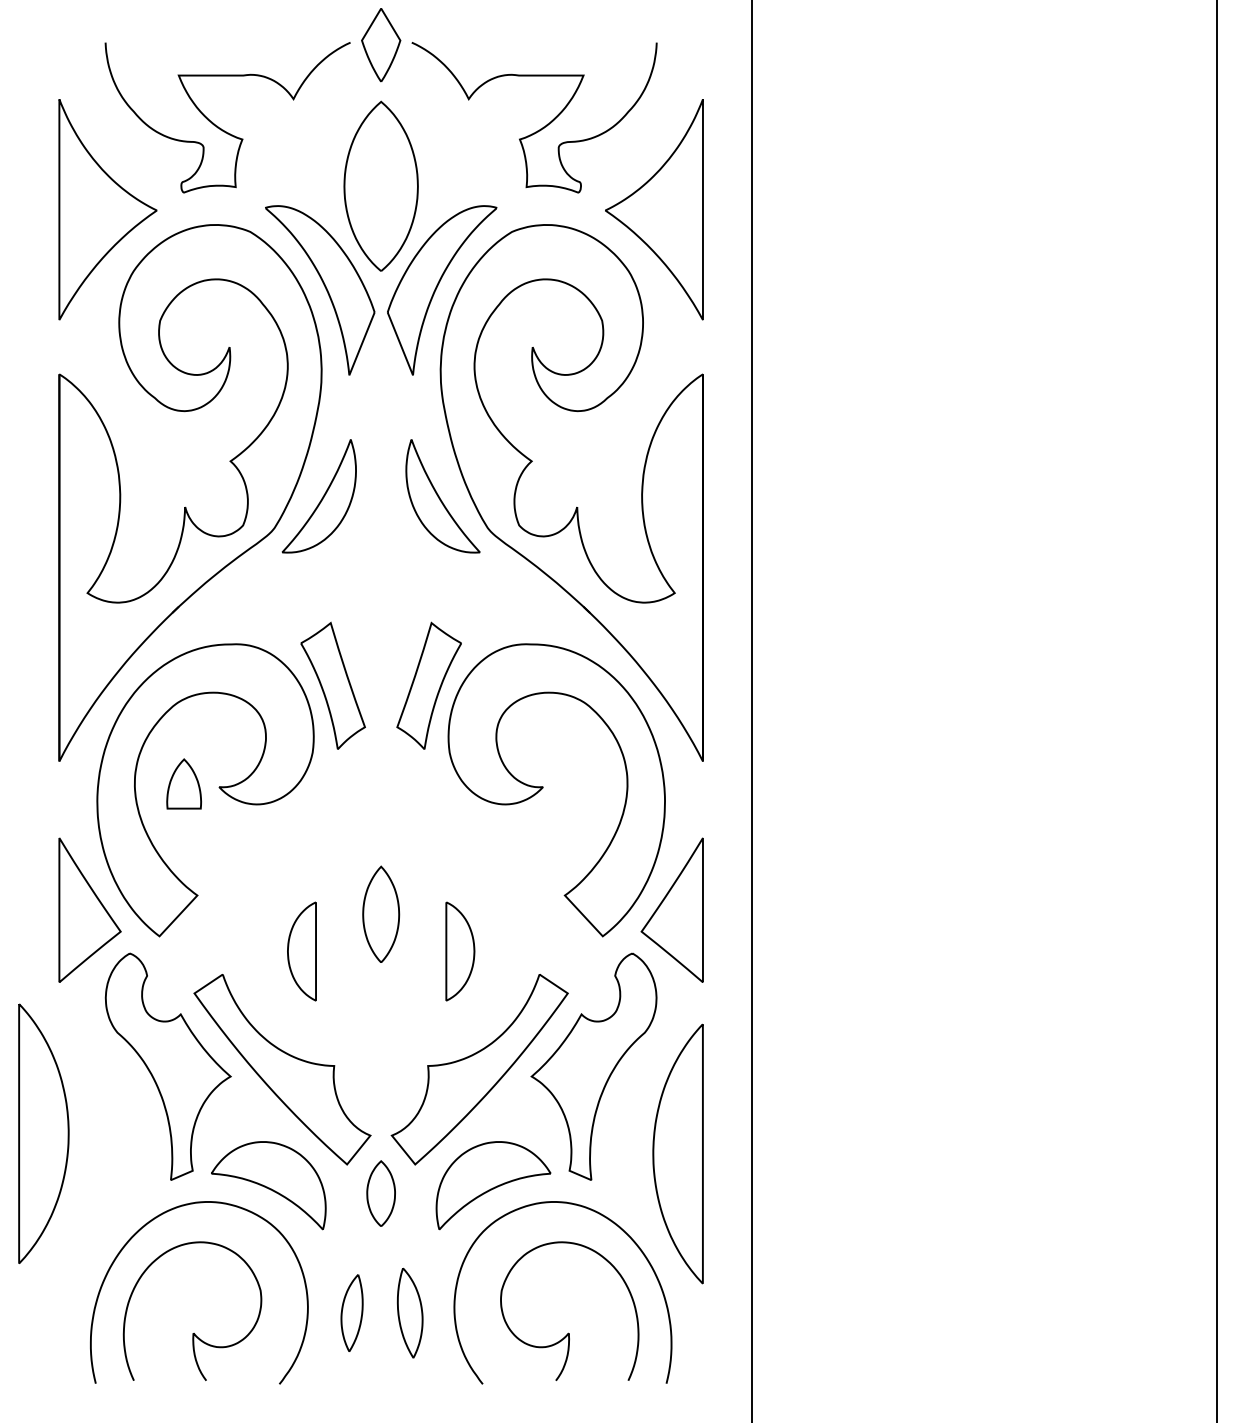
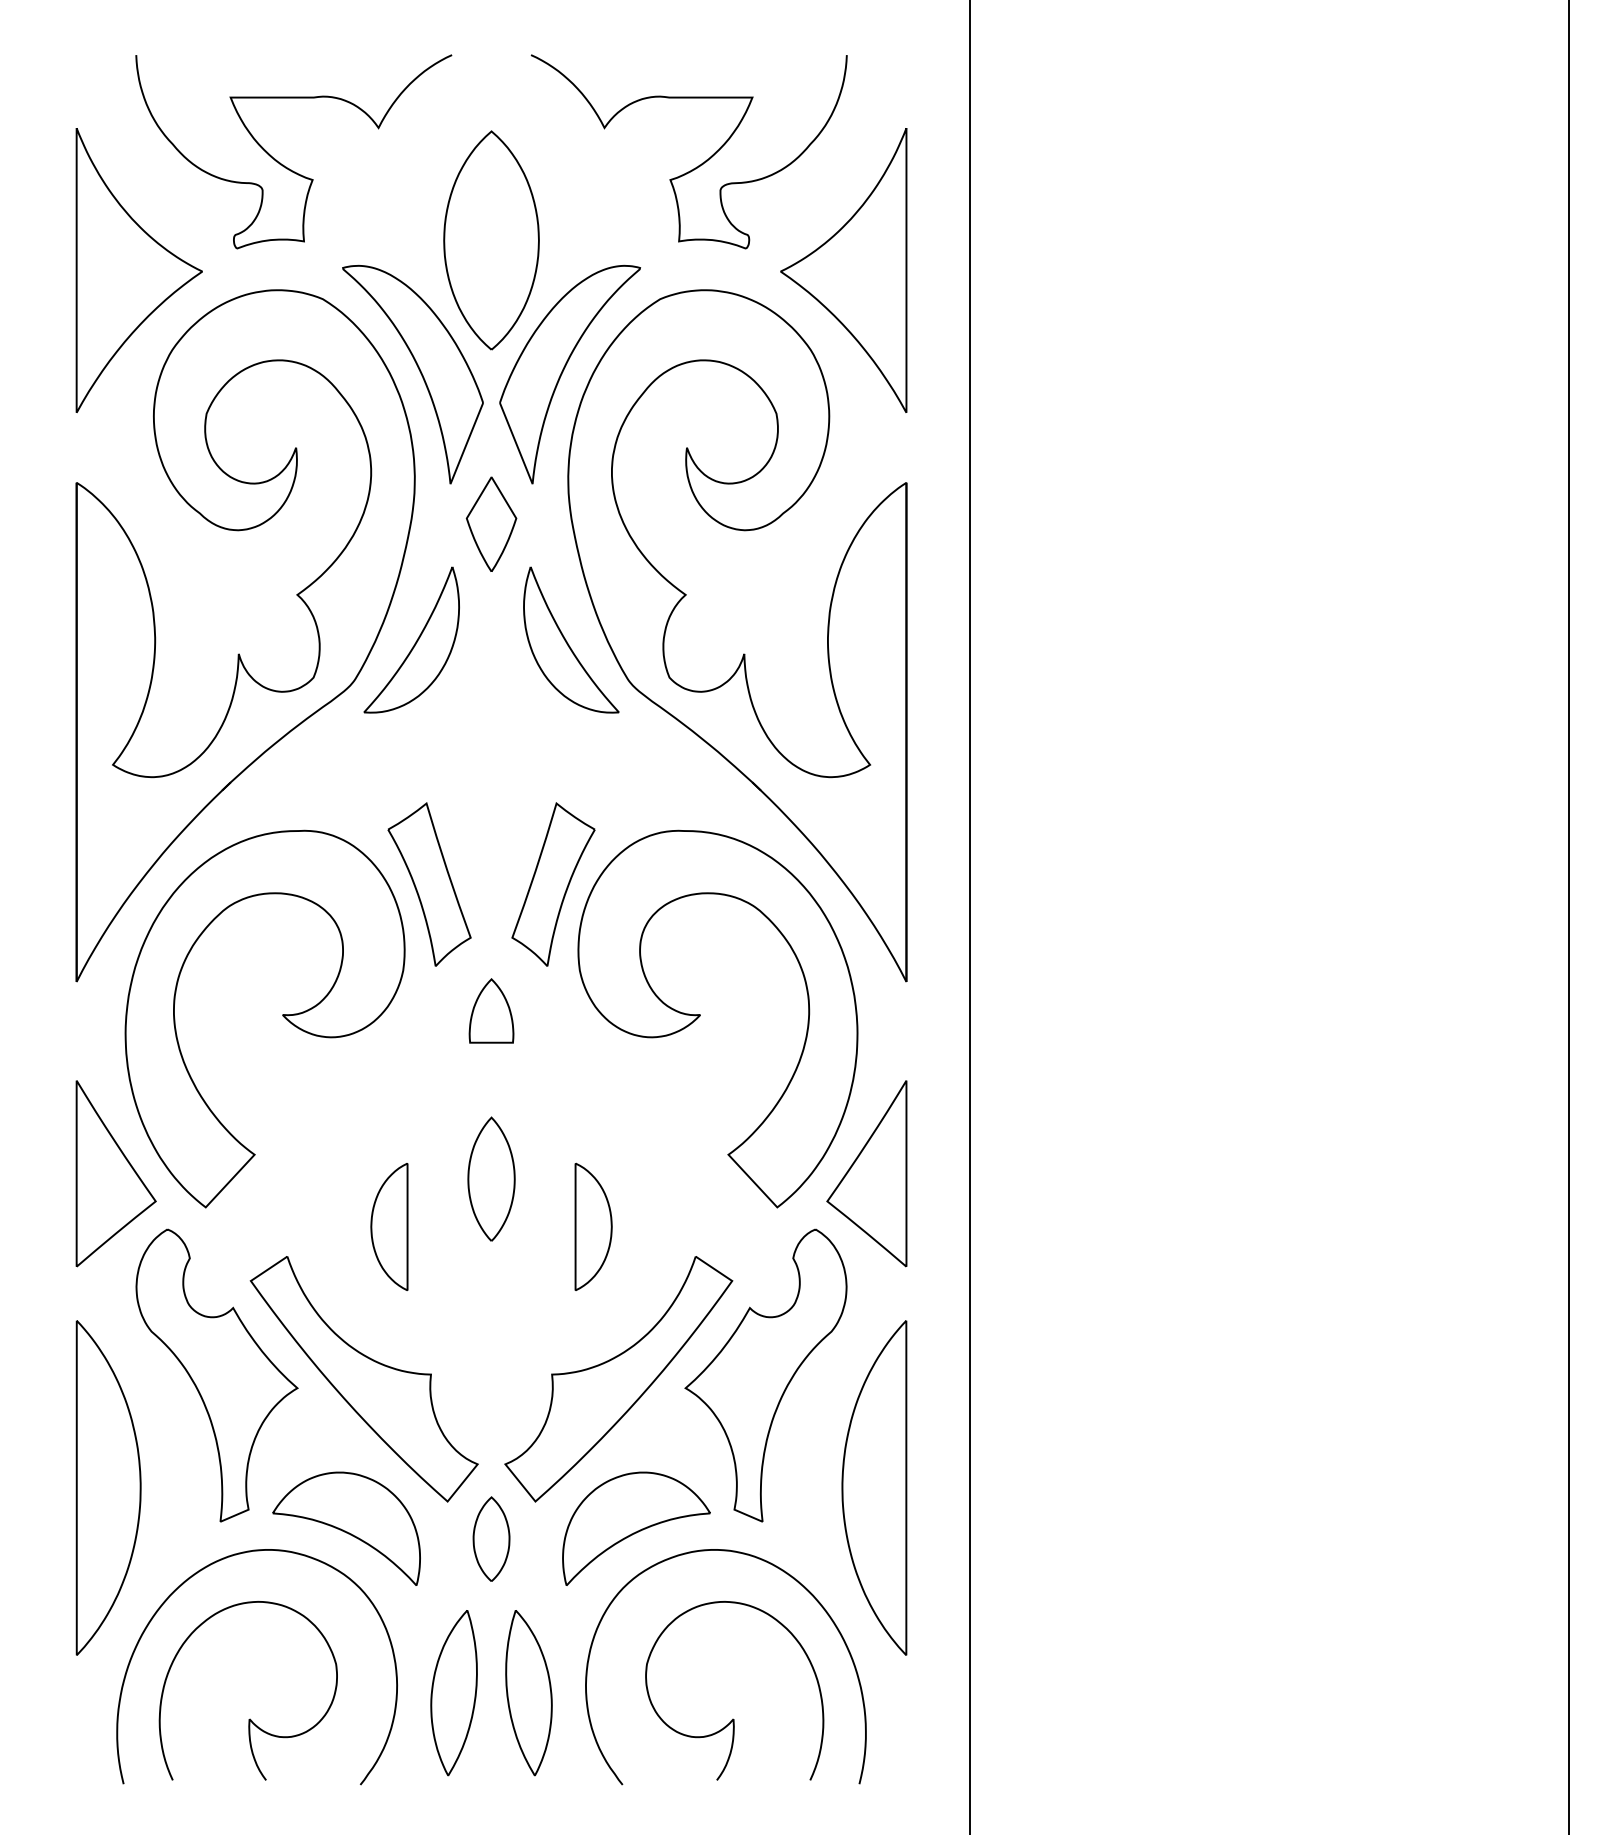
part: (381, 44) -> (491, 523), moved
part: (184, 783) -> (491, 1010), moved
part: (43, 1133) -> (108, 1487), moved
part: (351, 1313) -> (453, 1693), size x1.67
part: (409, 1313) -> (528, 1693), size x1.43

